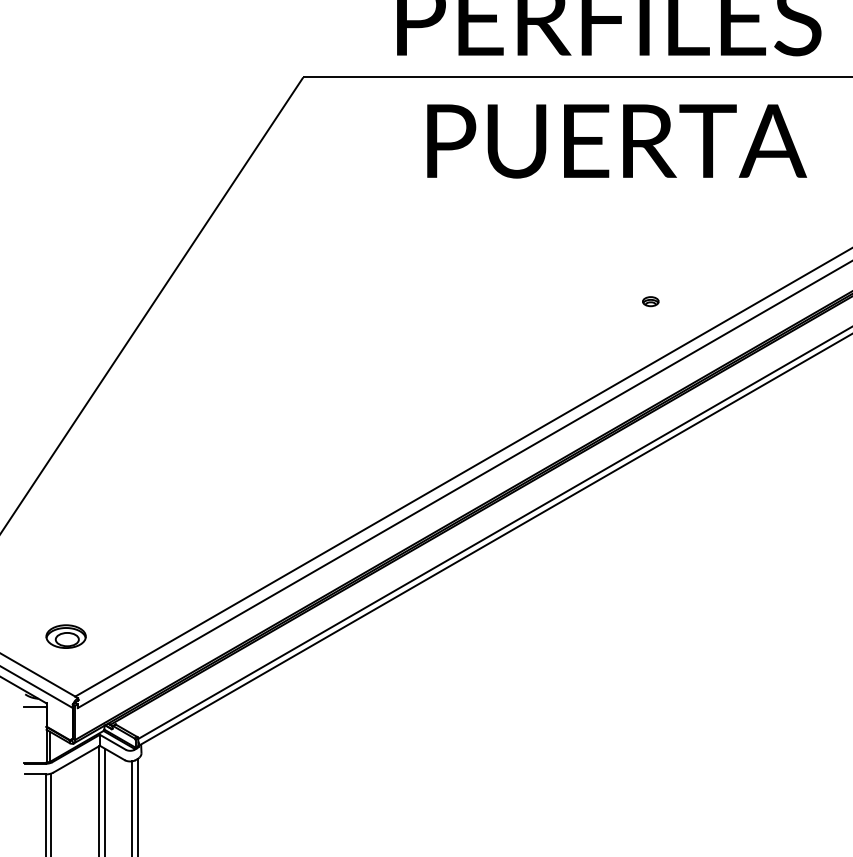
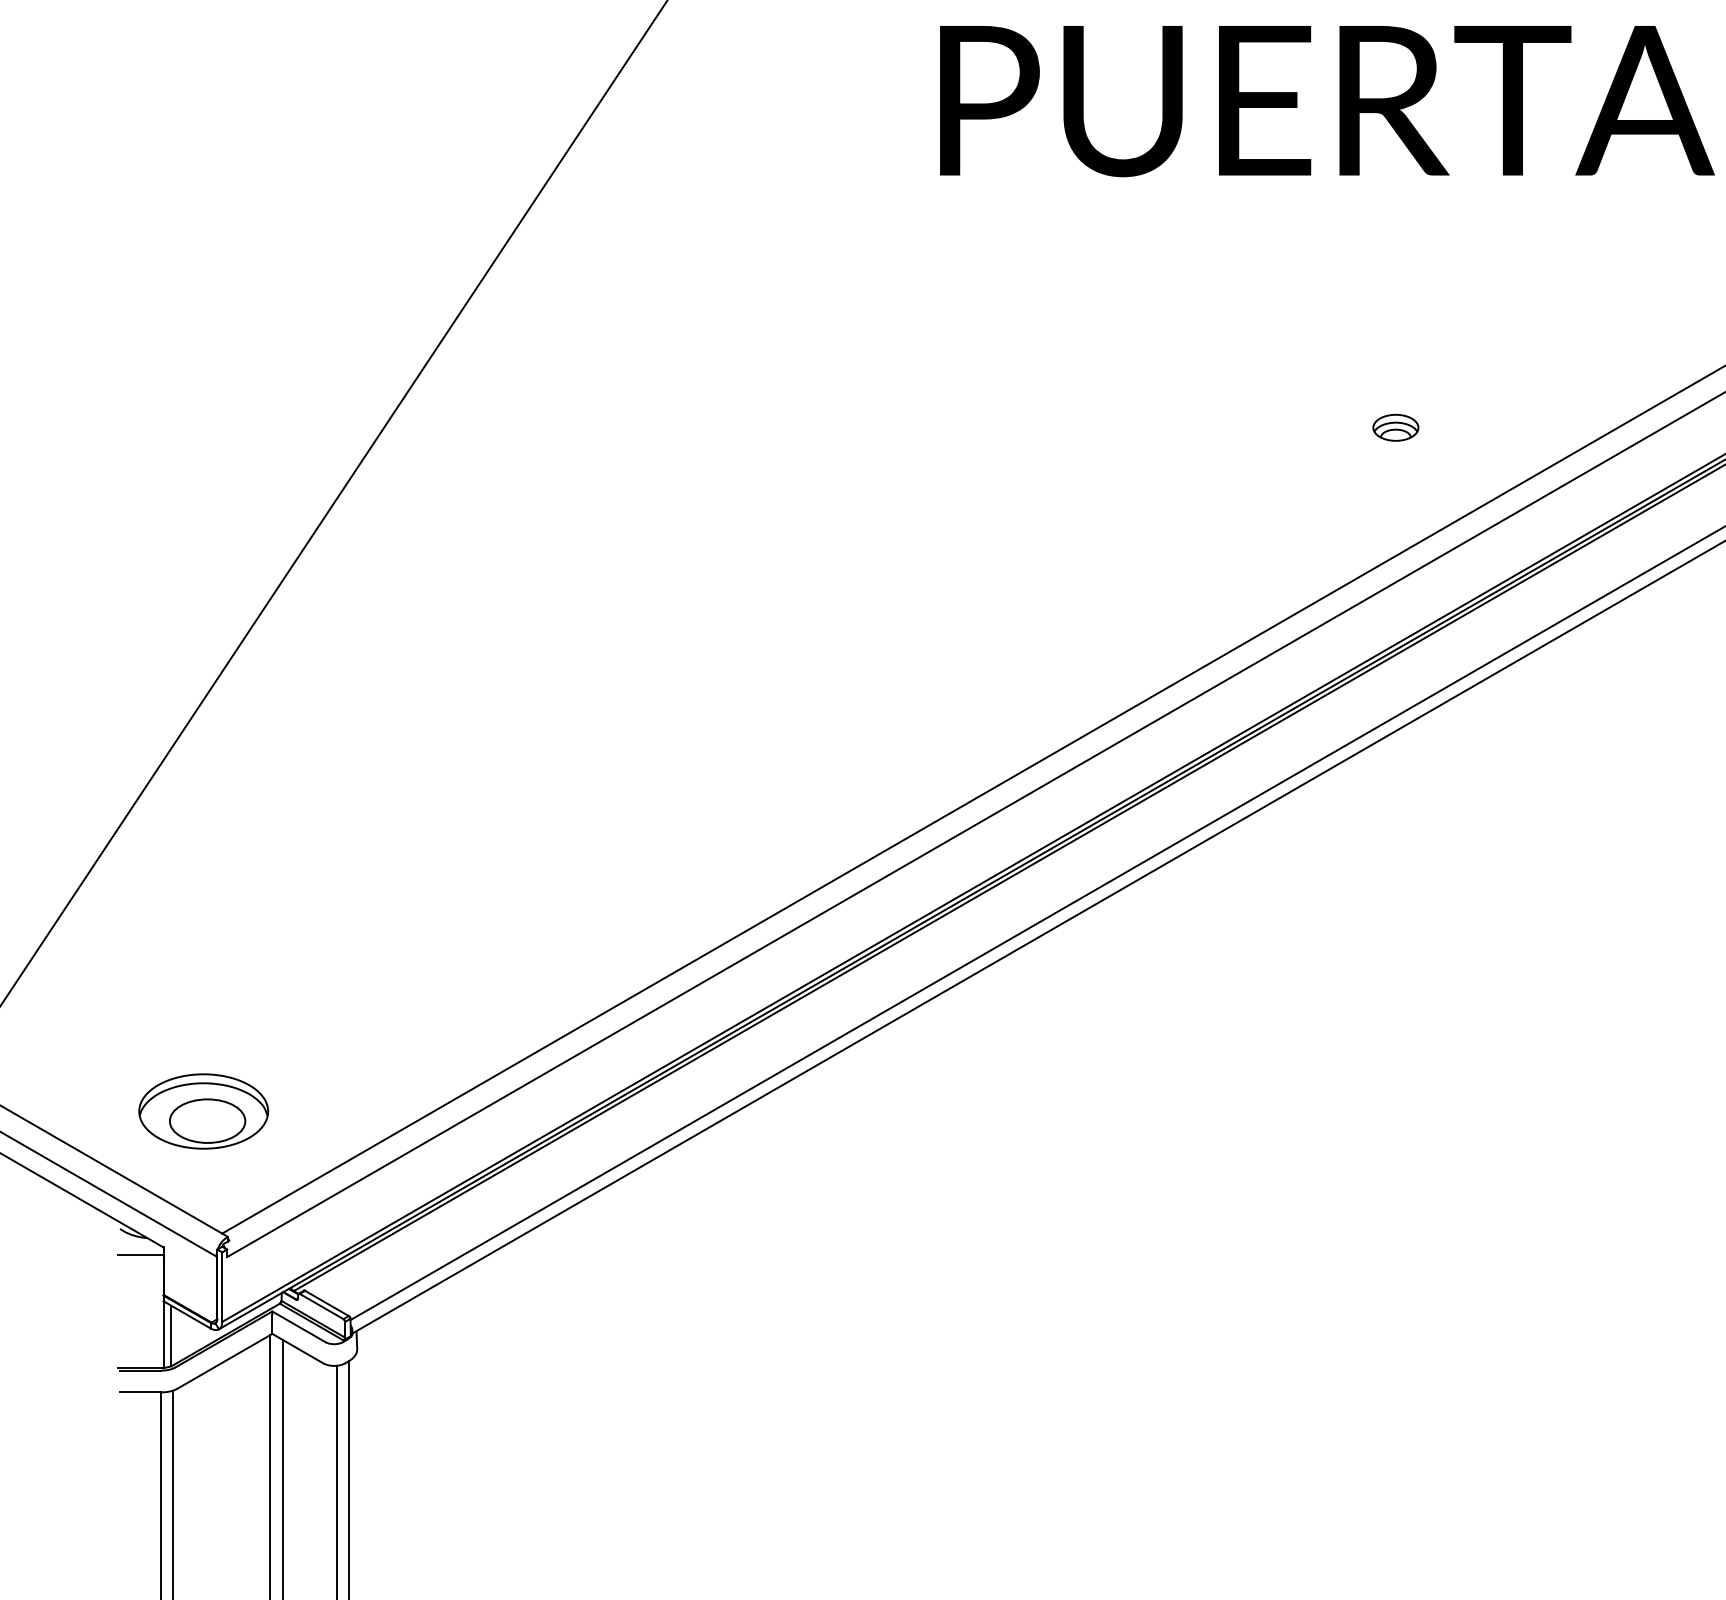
part: (650, 301) -> (1395, 427), size x1.4
part: (65, 636) -> (202, 1111), size x1.6

